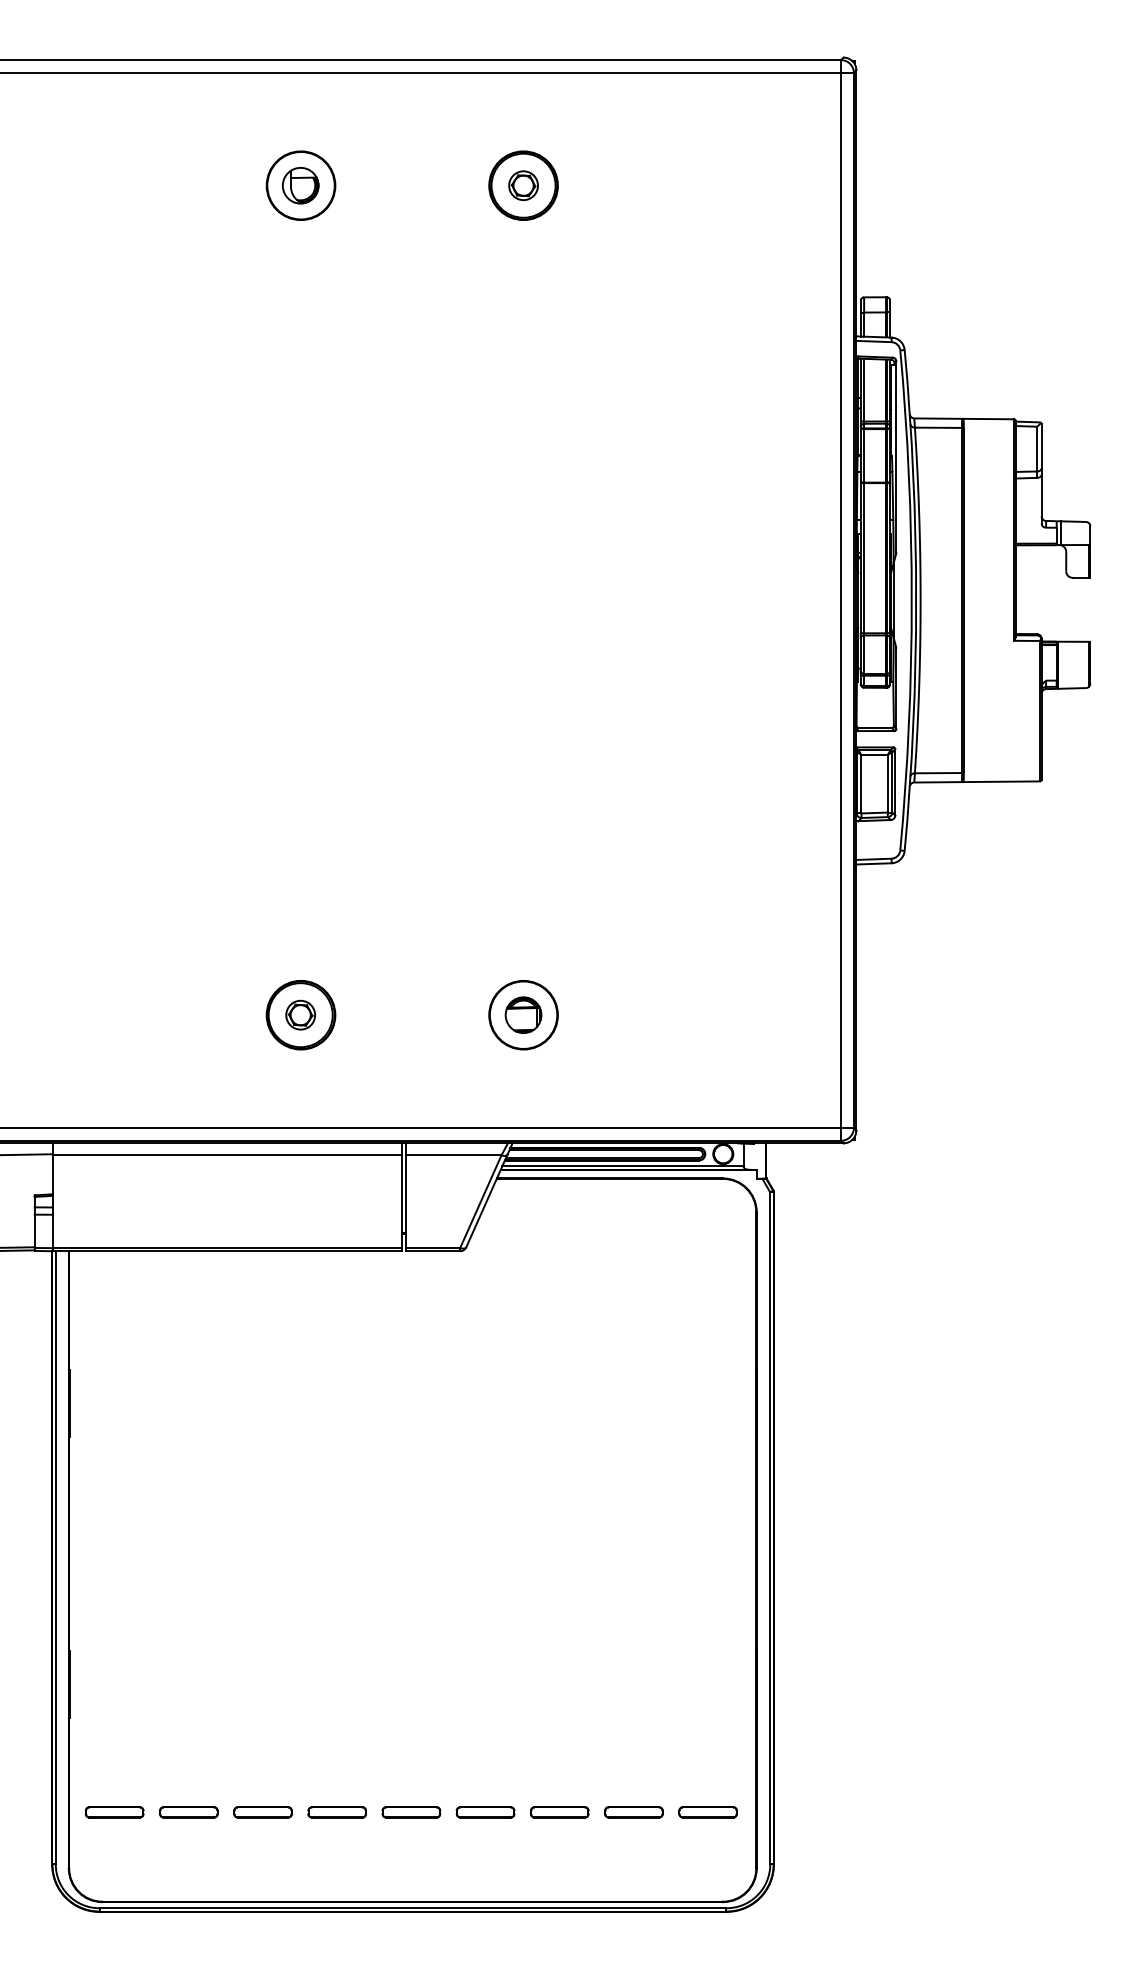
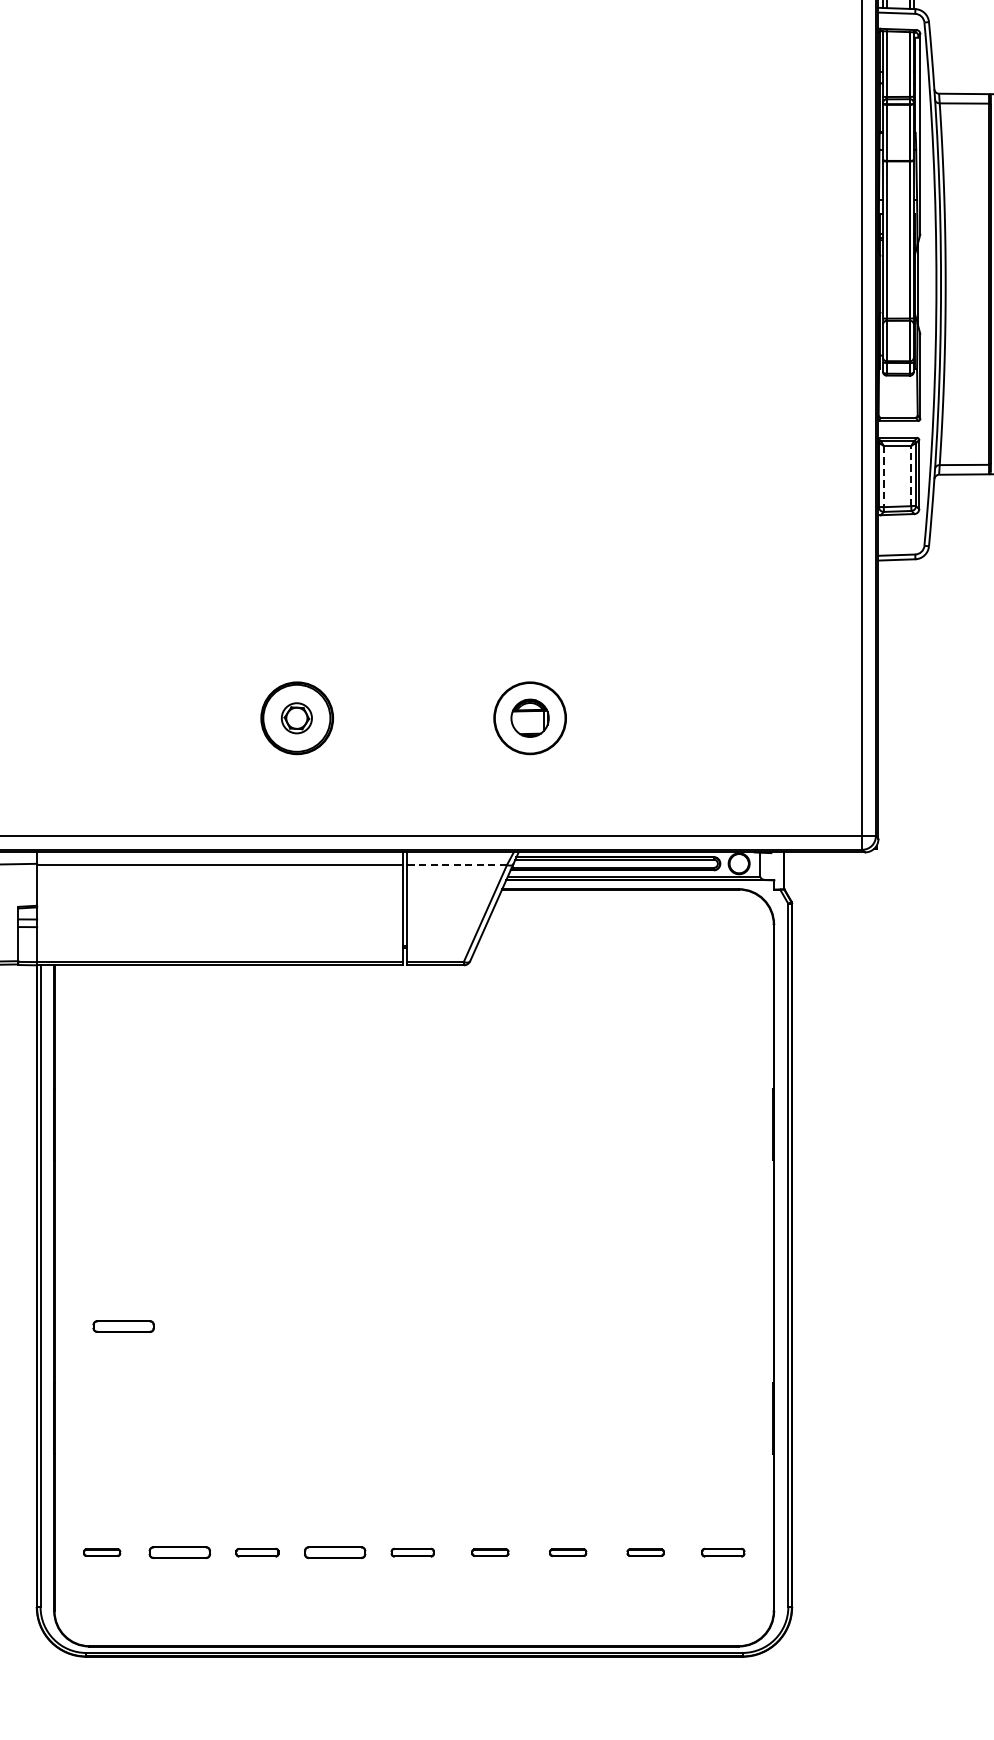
line: (887, 783) -> (911, 475), solid -> dashed
line: (861, 784) -> (883, 476), solid -> dashed
line: (453, 1155) -> (456, 865), solid -> dashed
part: (134, 1596) -> (122, 1326), added
part: (114, 1812) -> (102, 1552), size x0.6
part: (262, 1812) -> (256, 1552), size x0.7
part: (411, 1812) -> (412, 1552), size x0.7
part: (485, 1812) -> (490, 1552), size x0.6
part: (559, 1812) -> (567, 1552), size x0.6
part: (633, 1812) -> (645, 1552), size x0.6
part: (707, 1812) -> (722, 1552), size x0.7

